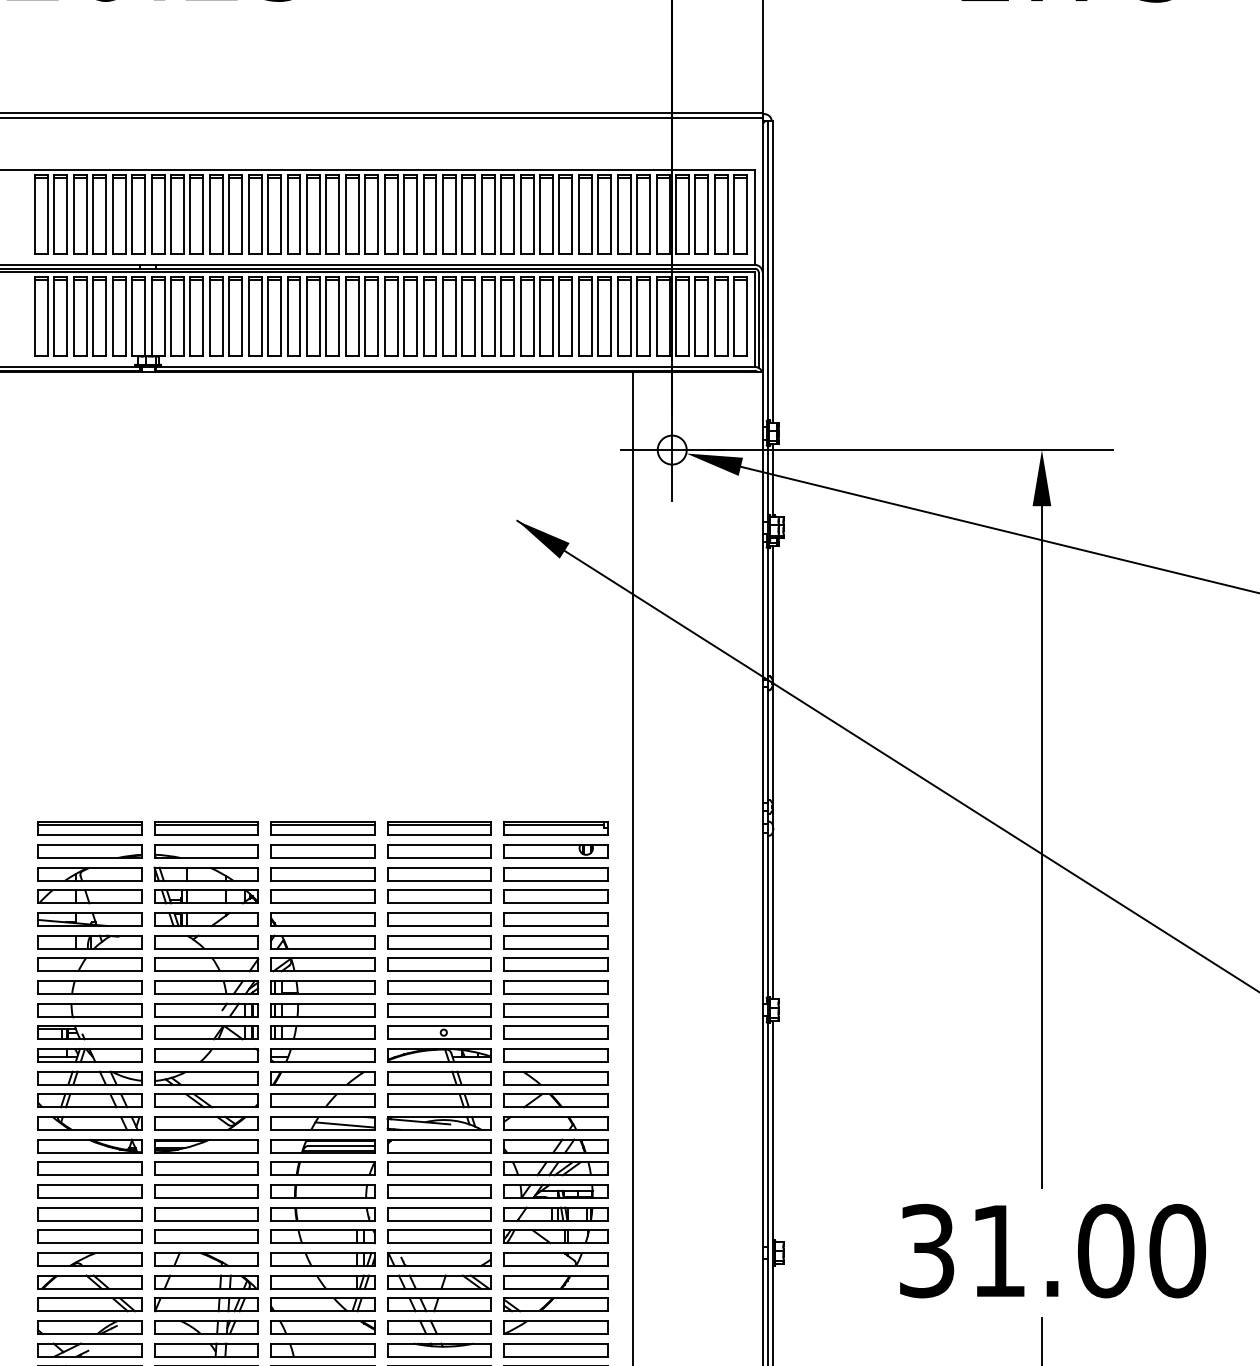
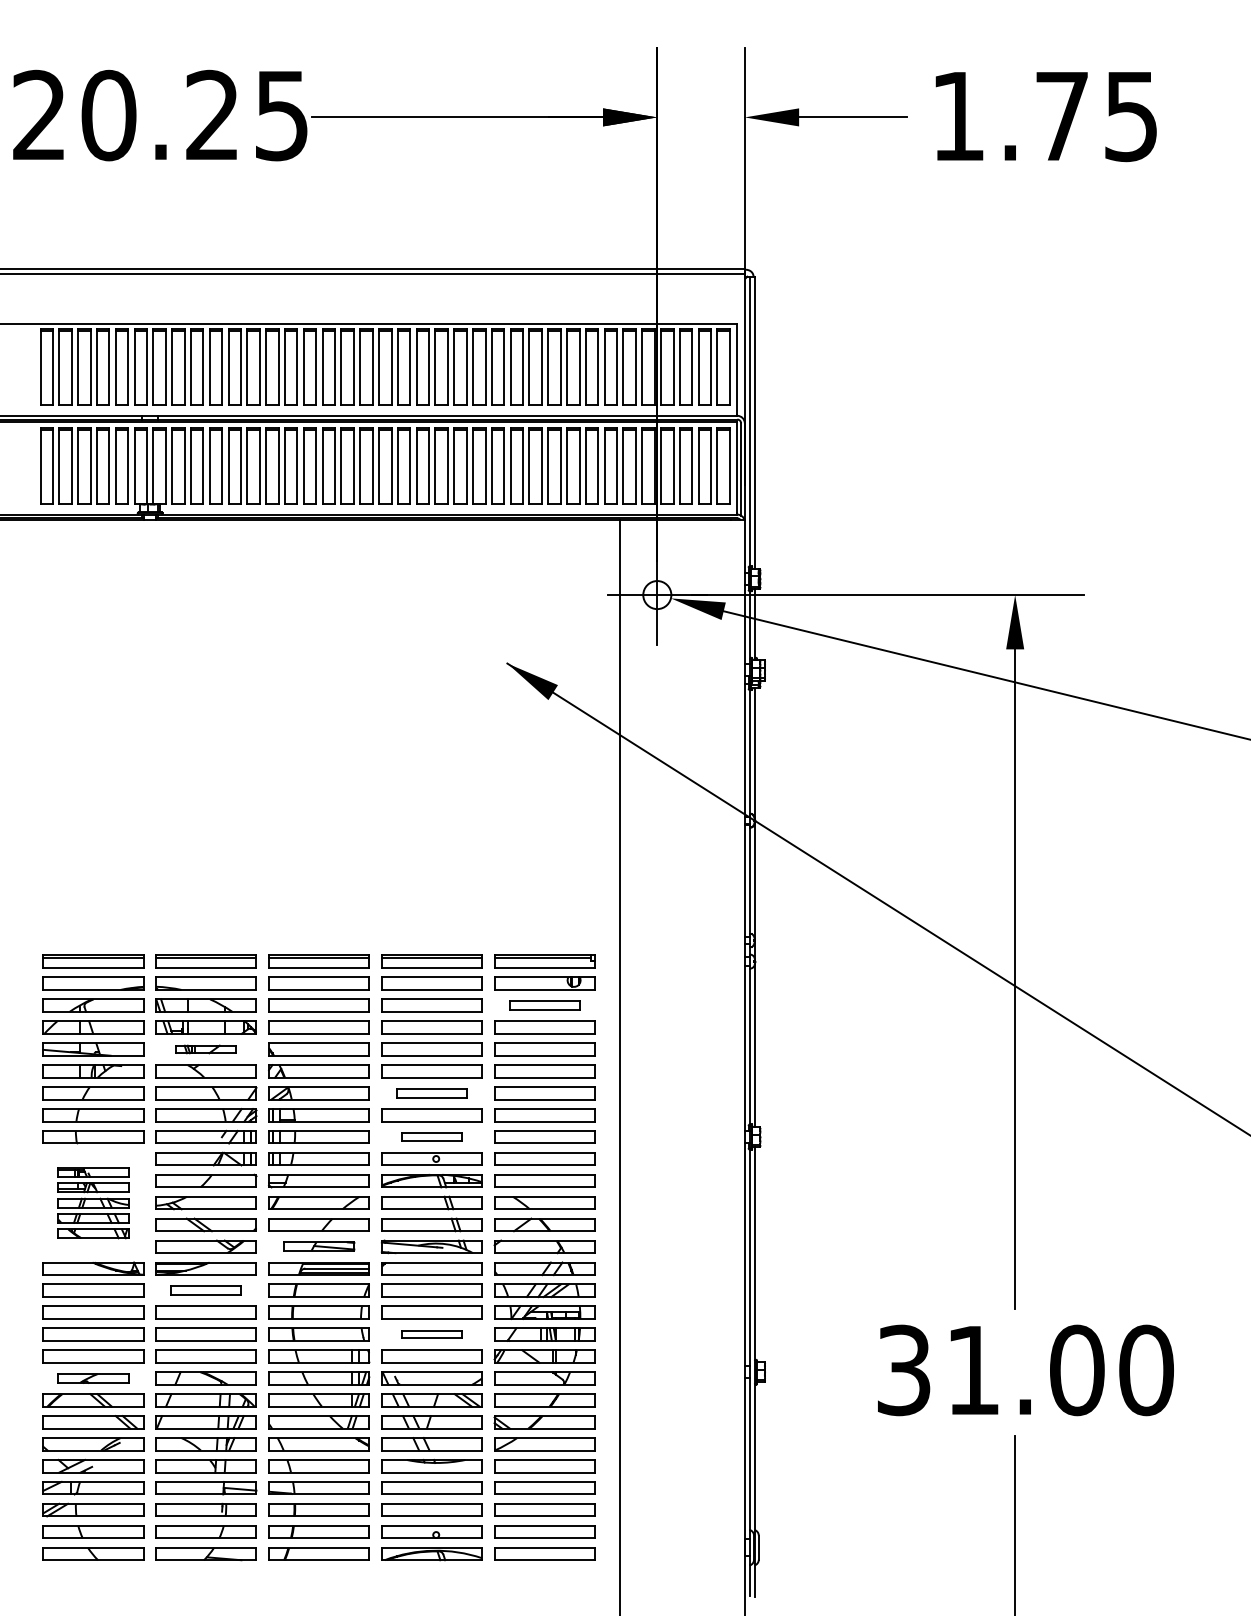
part: (555, 874) -> (544, 1005), size x0.7
part: (205, 919) -> (205, 1049), size x0.6
part: (438, 965) -> (431, 1093), size x0.7
part: (438, 1009) -> (431, 1136), size x0.6
part: (89, 1078) -> (93, 1203), size x0.7
part: (323, 1123) -> (319, 1246), size x0.7
part: (205, 1168) -> (205, 1290), size x0.7
part: (438, 1213) -> (431, 1334), size x0.6
part: (89, 1259) -> (93, 1378), size x0.7

